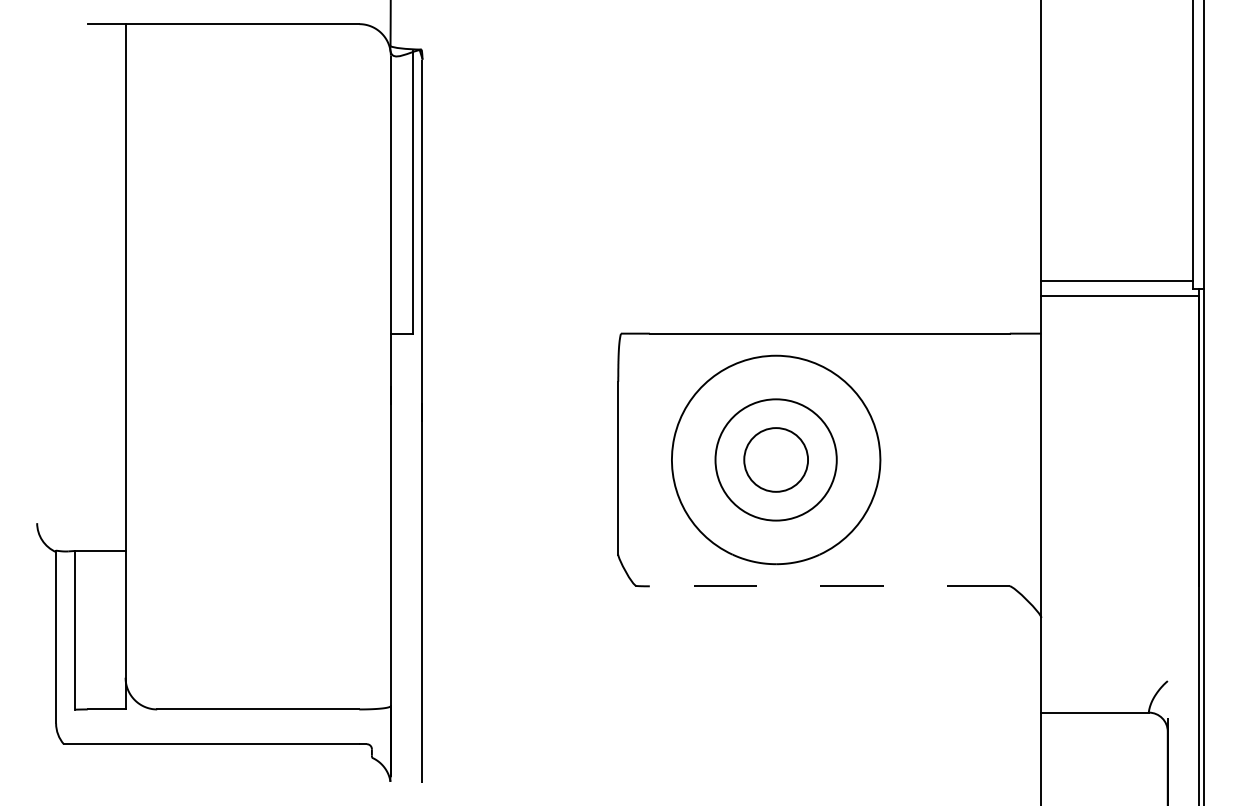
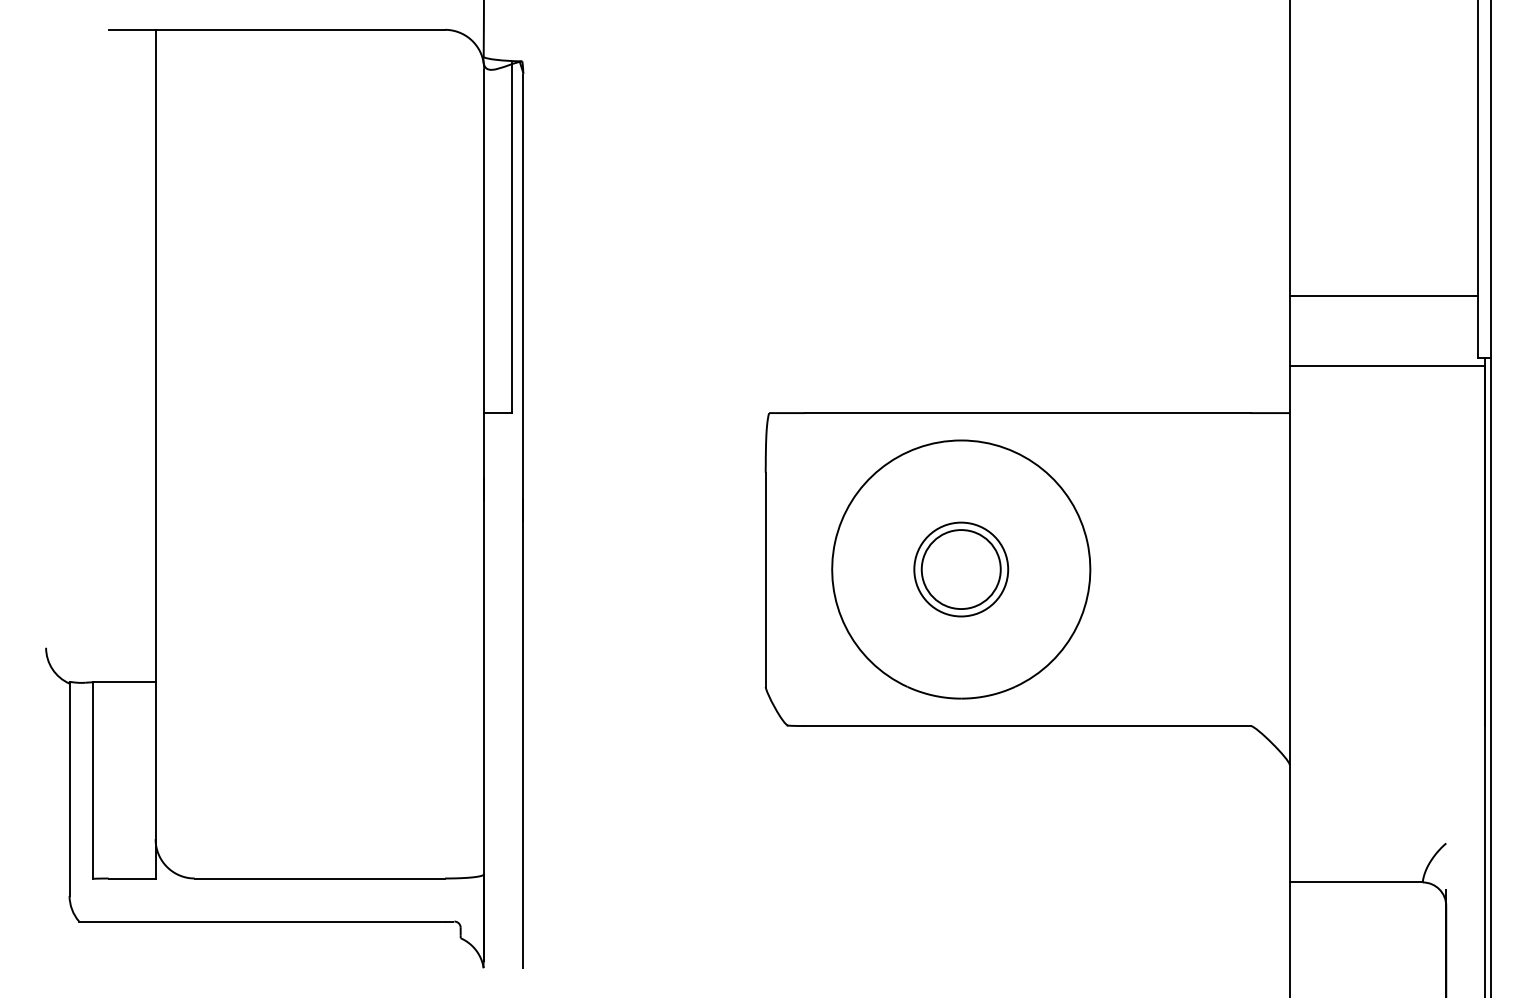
line: (1117, 280) -> (1383, 295), moved
circle: (776, 459) -> (961, 569), size x0.62
line: (829, 586) -> (1027, 726), dashed -> solid

